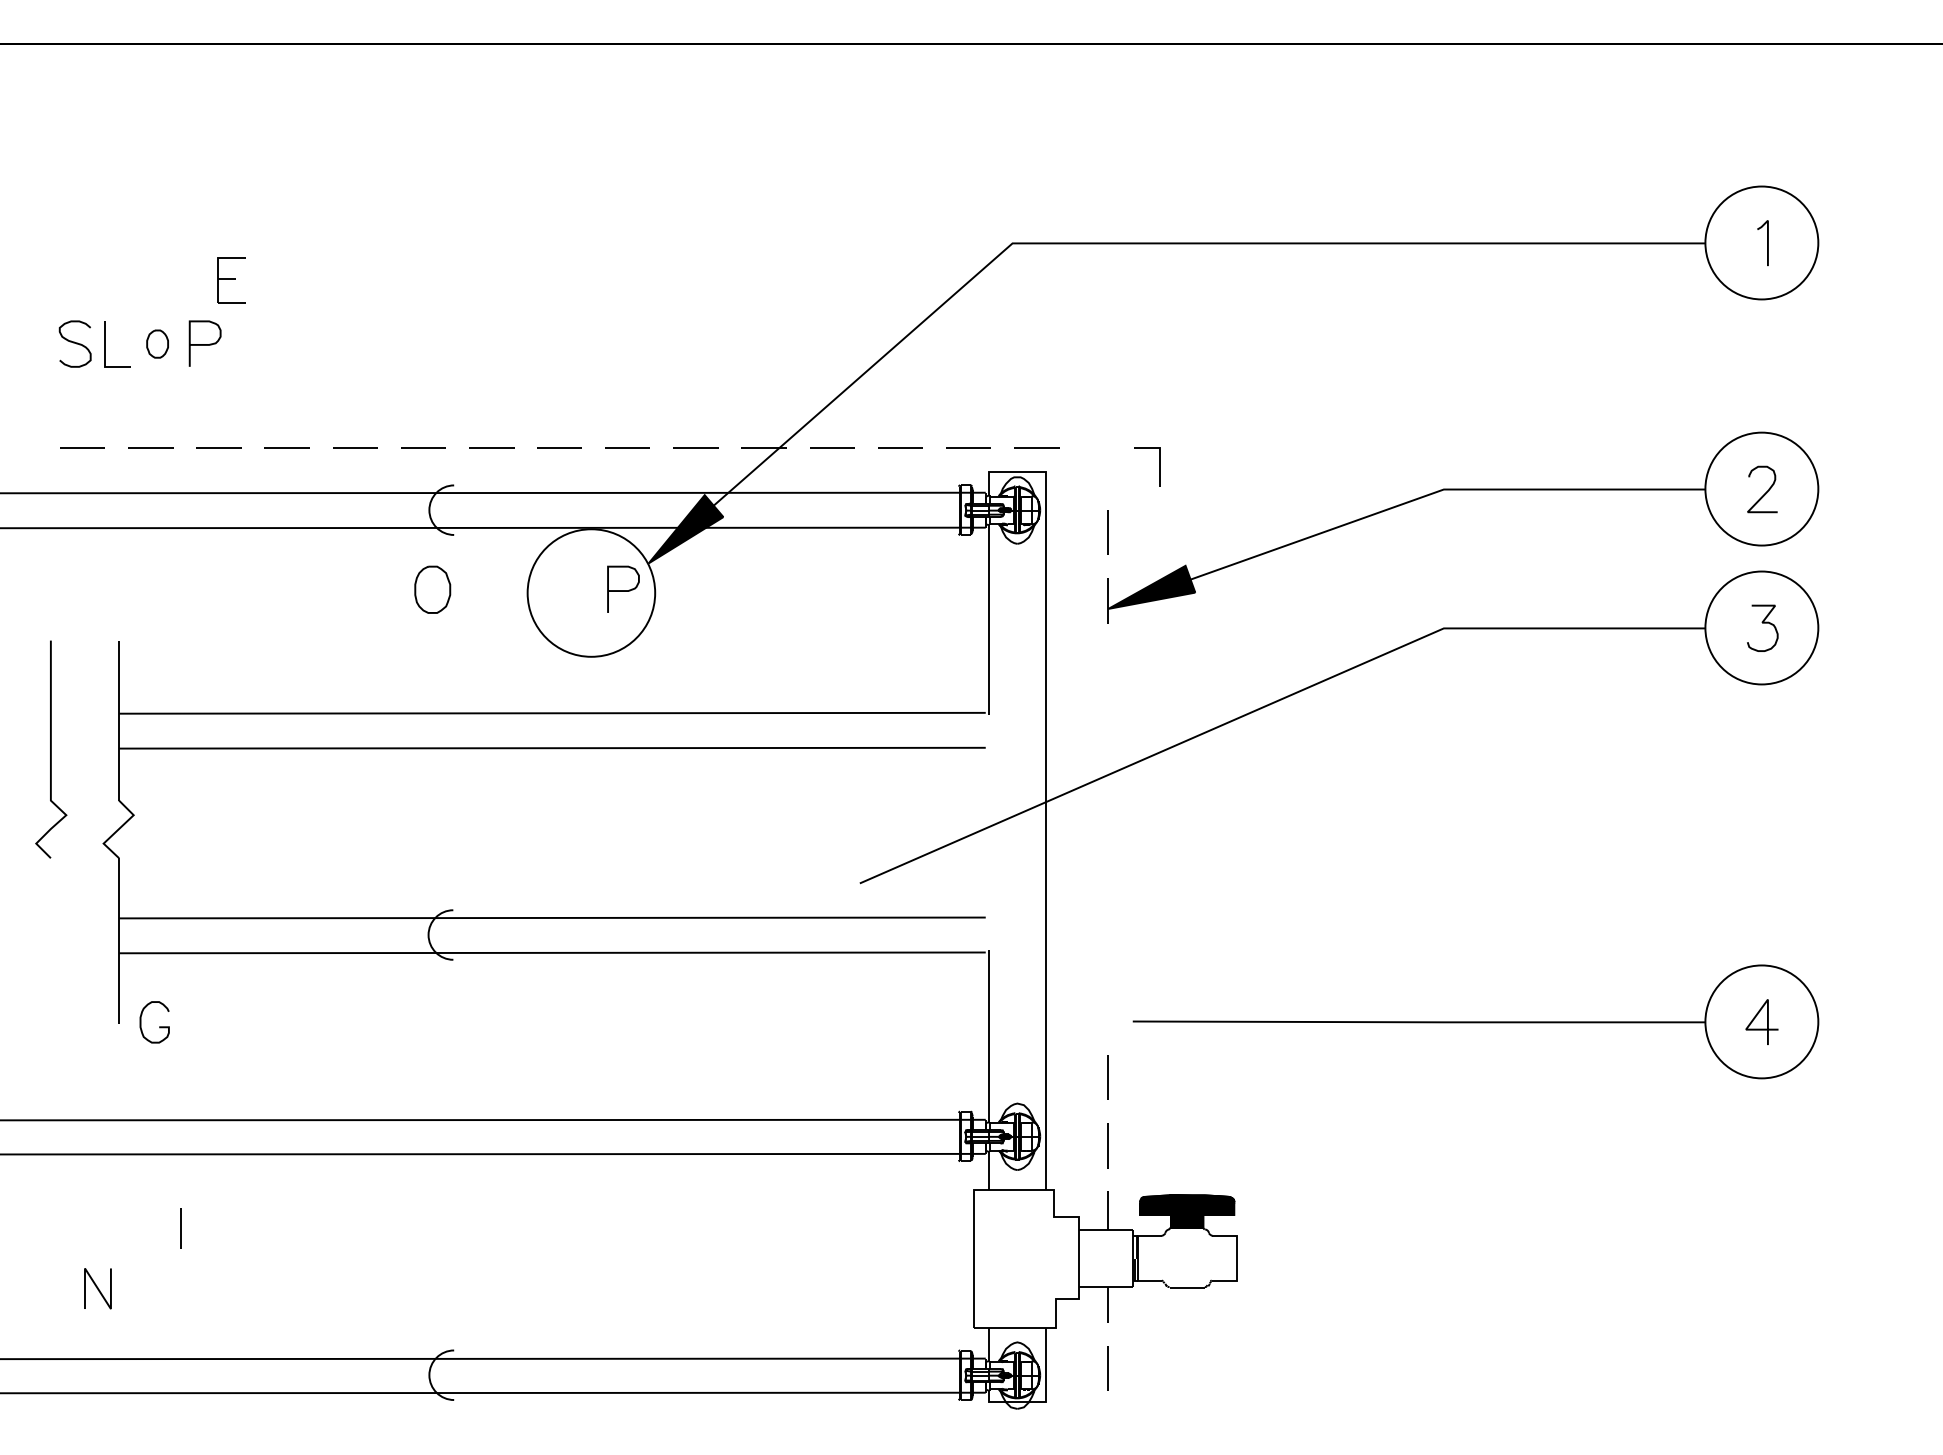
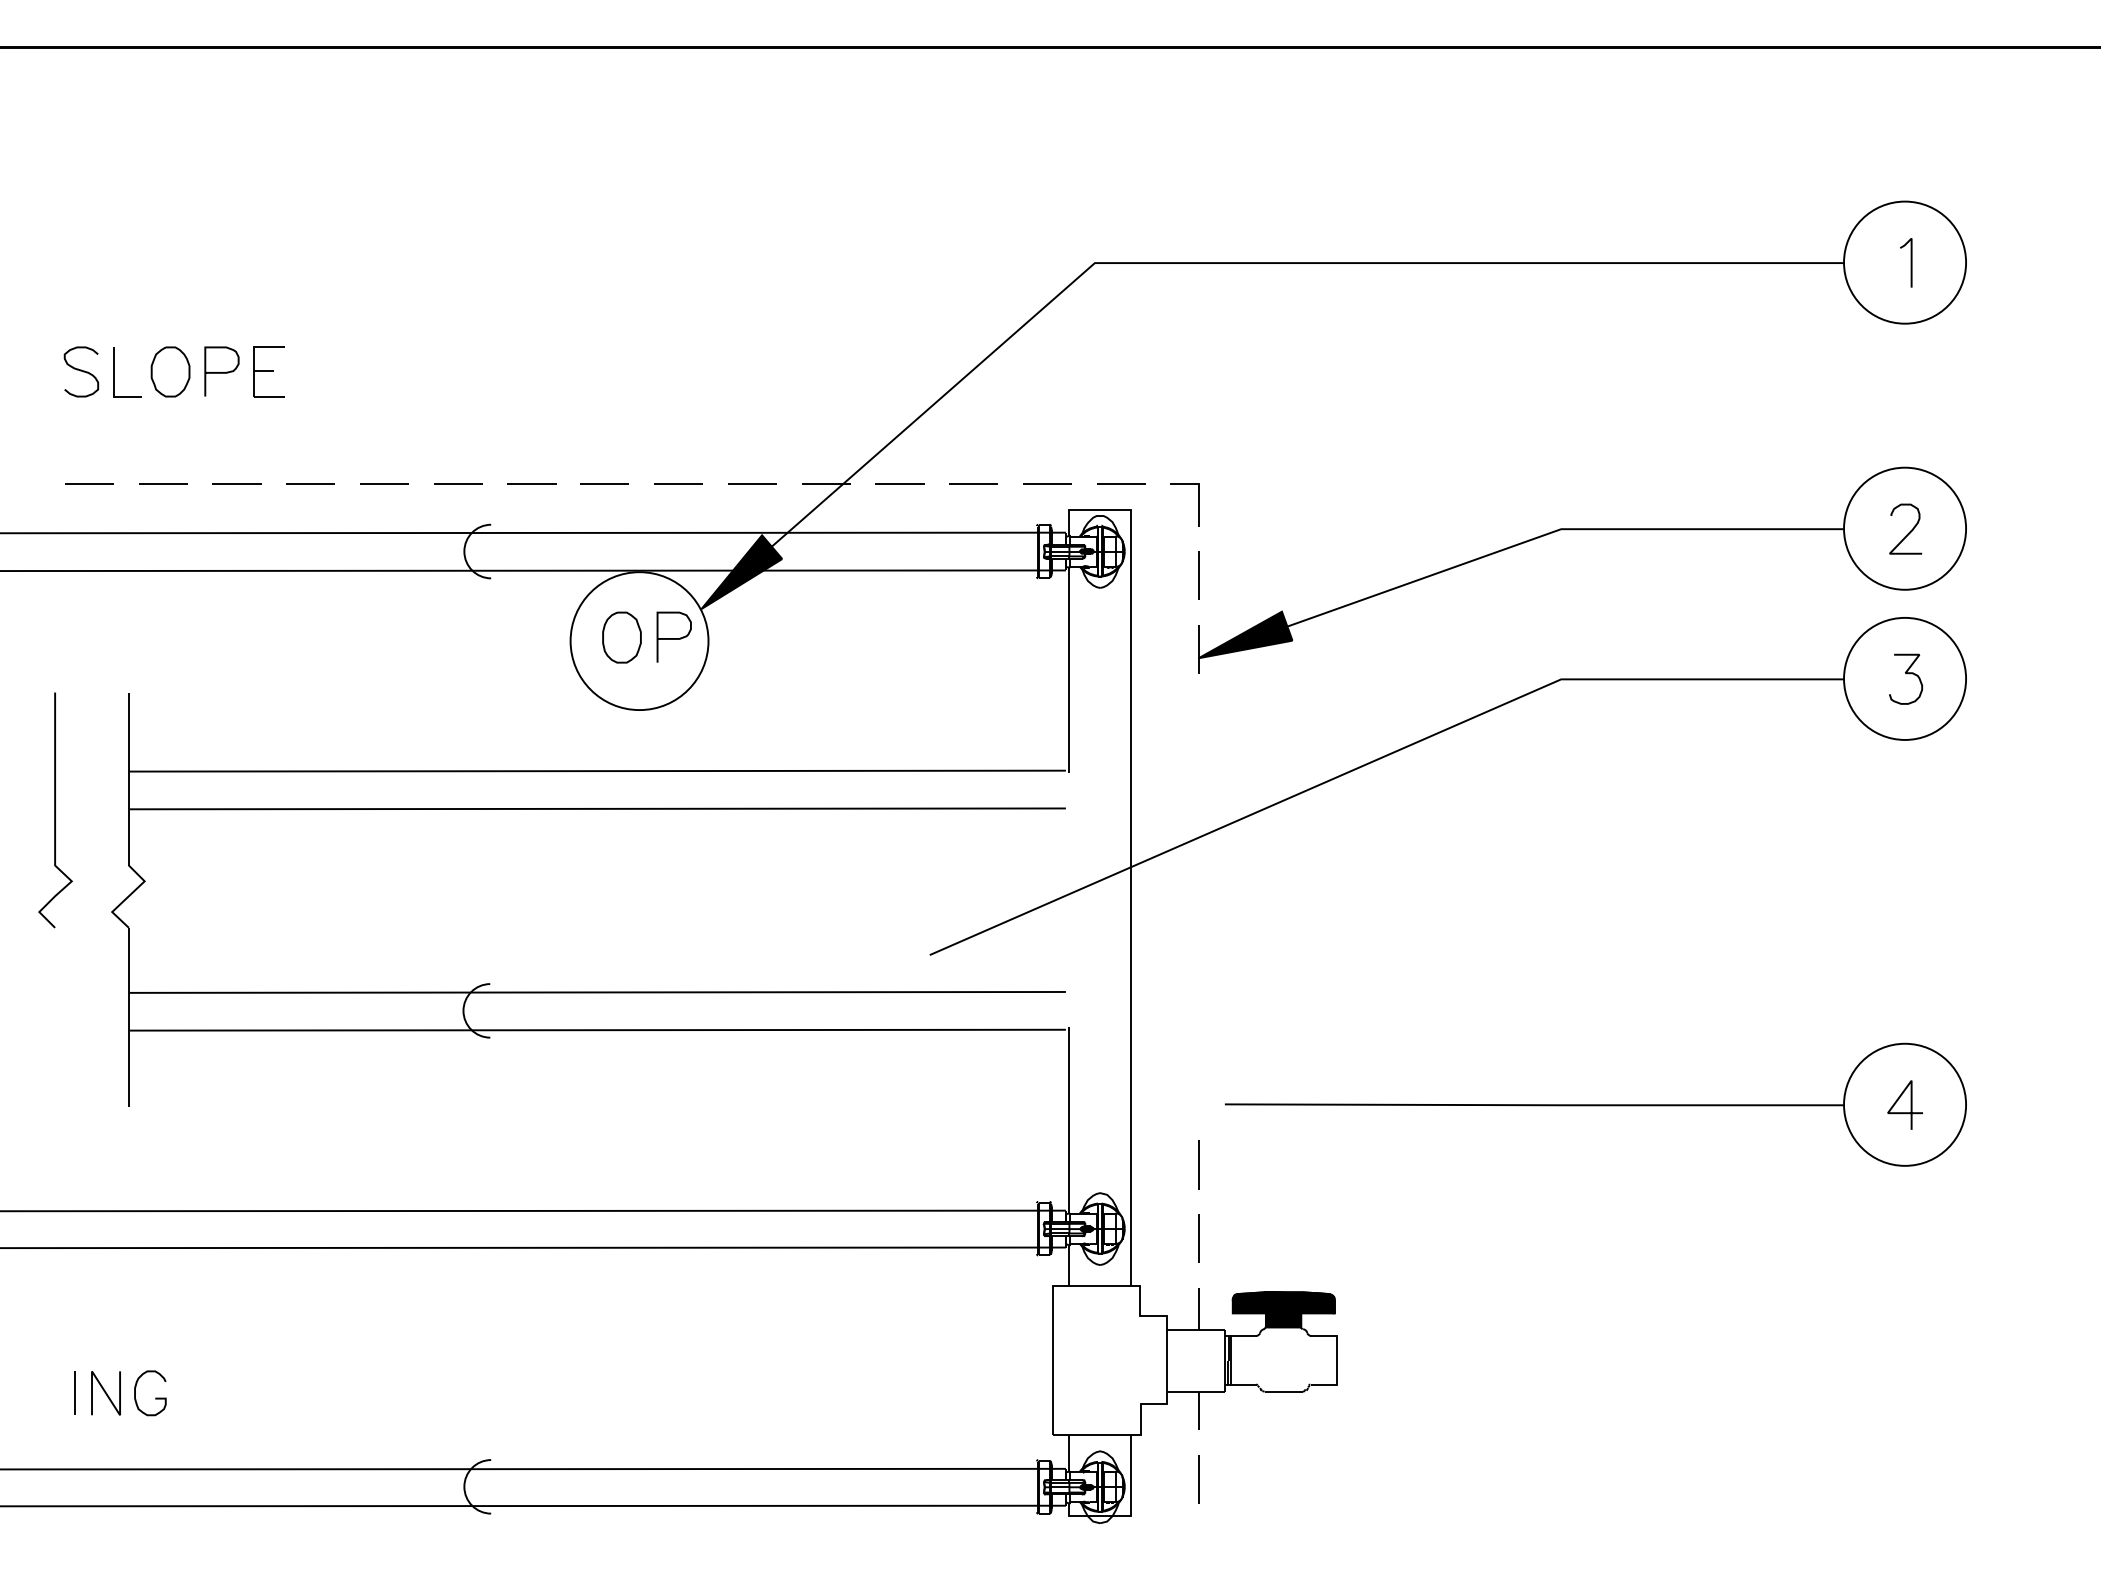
part: (230, 279) -> (268, 371), moved
part: (157, 343) -> (170, 371), size x1.67
line: (1160, 466) -> (1198, 504), moved
part: (432, 589) -> (621, 637), moved
curve: (159, 1026) -> (155, 1397), moved
line: (180, 1227) -> (74, 1392), moved

